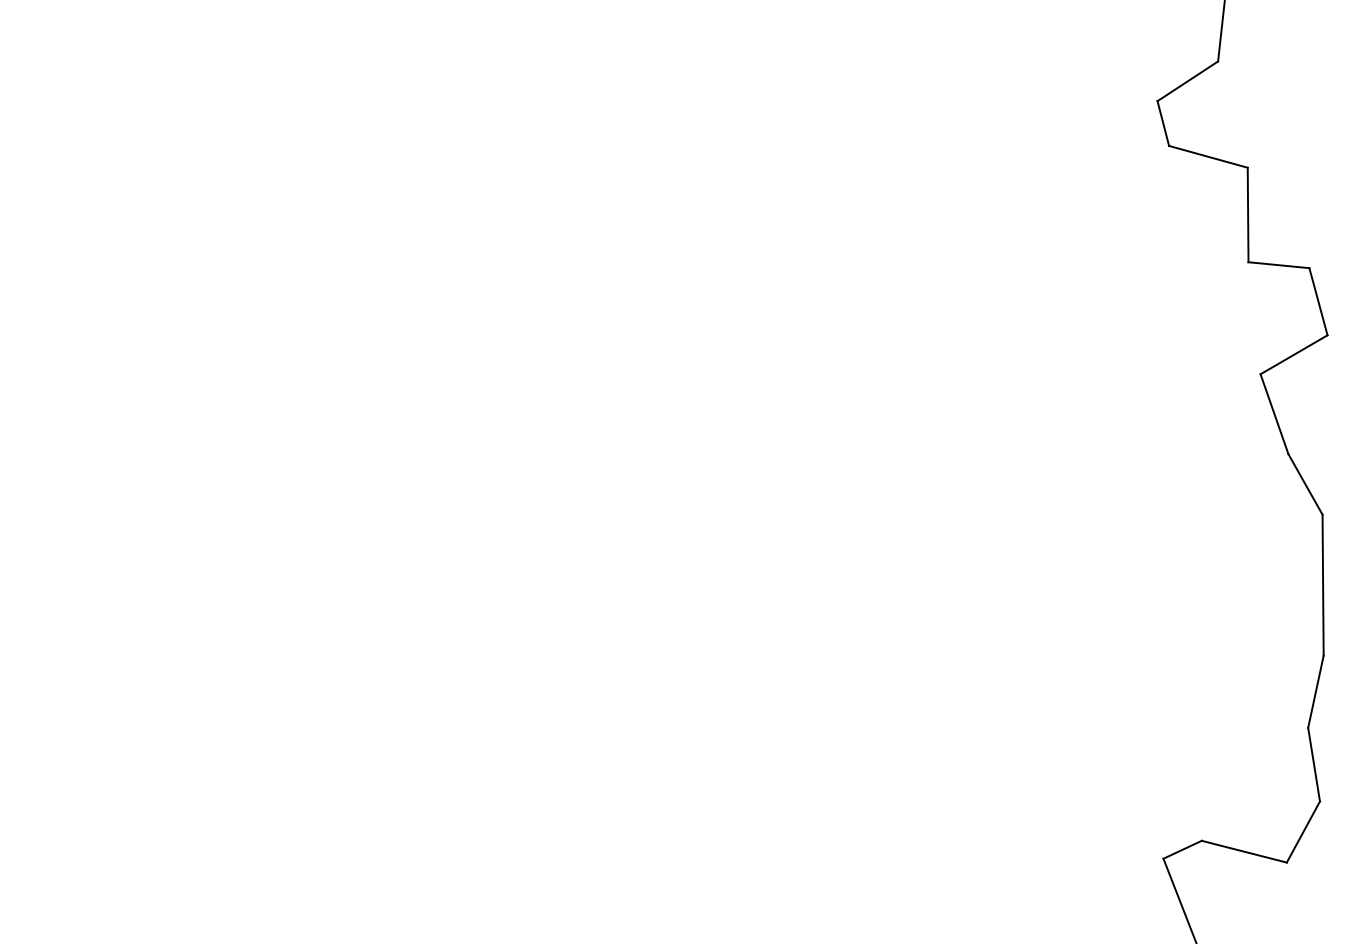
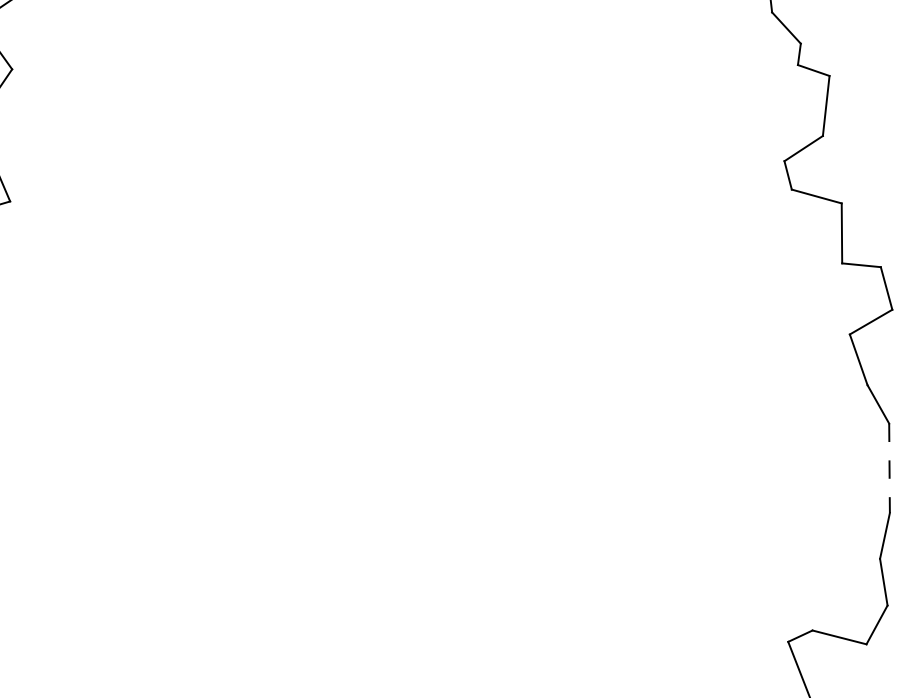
line: (1323, 585) -> (889, 468), solid -> dashed

